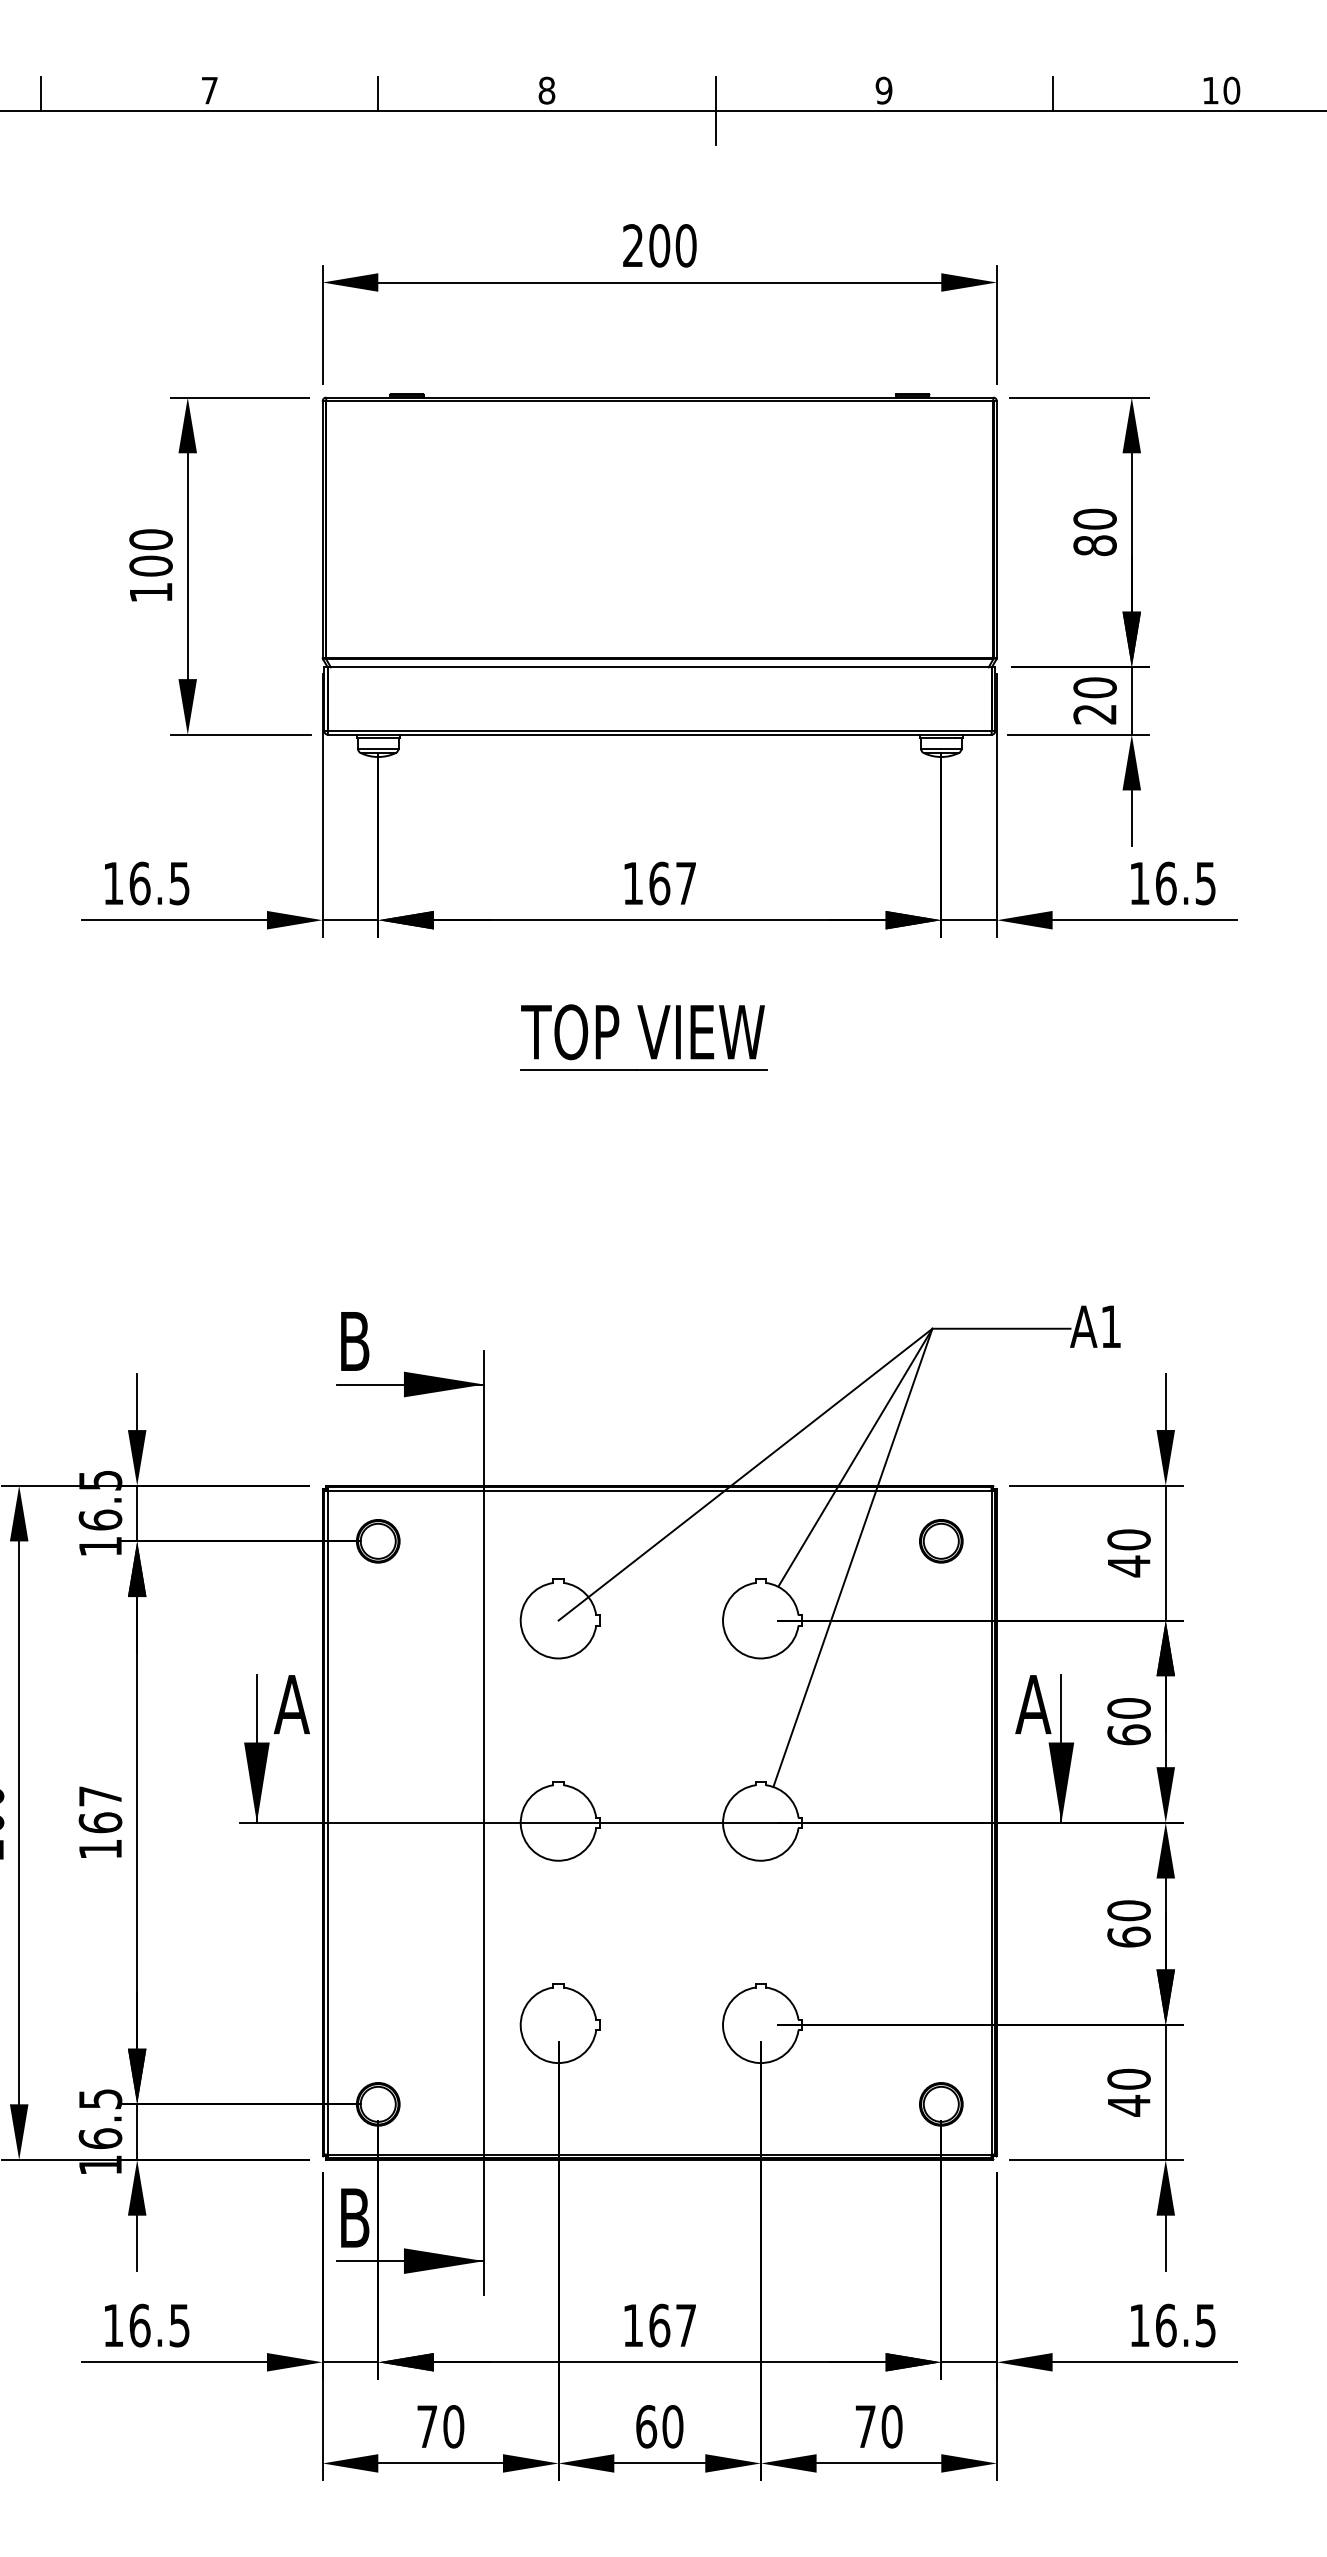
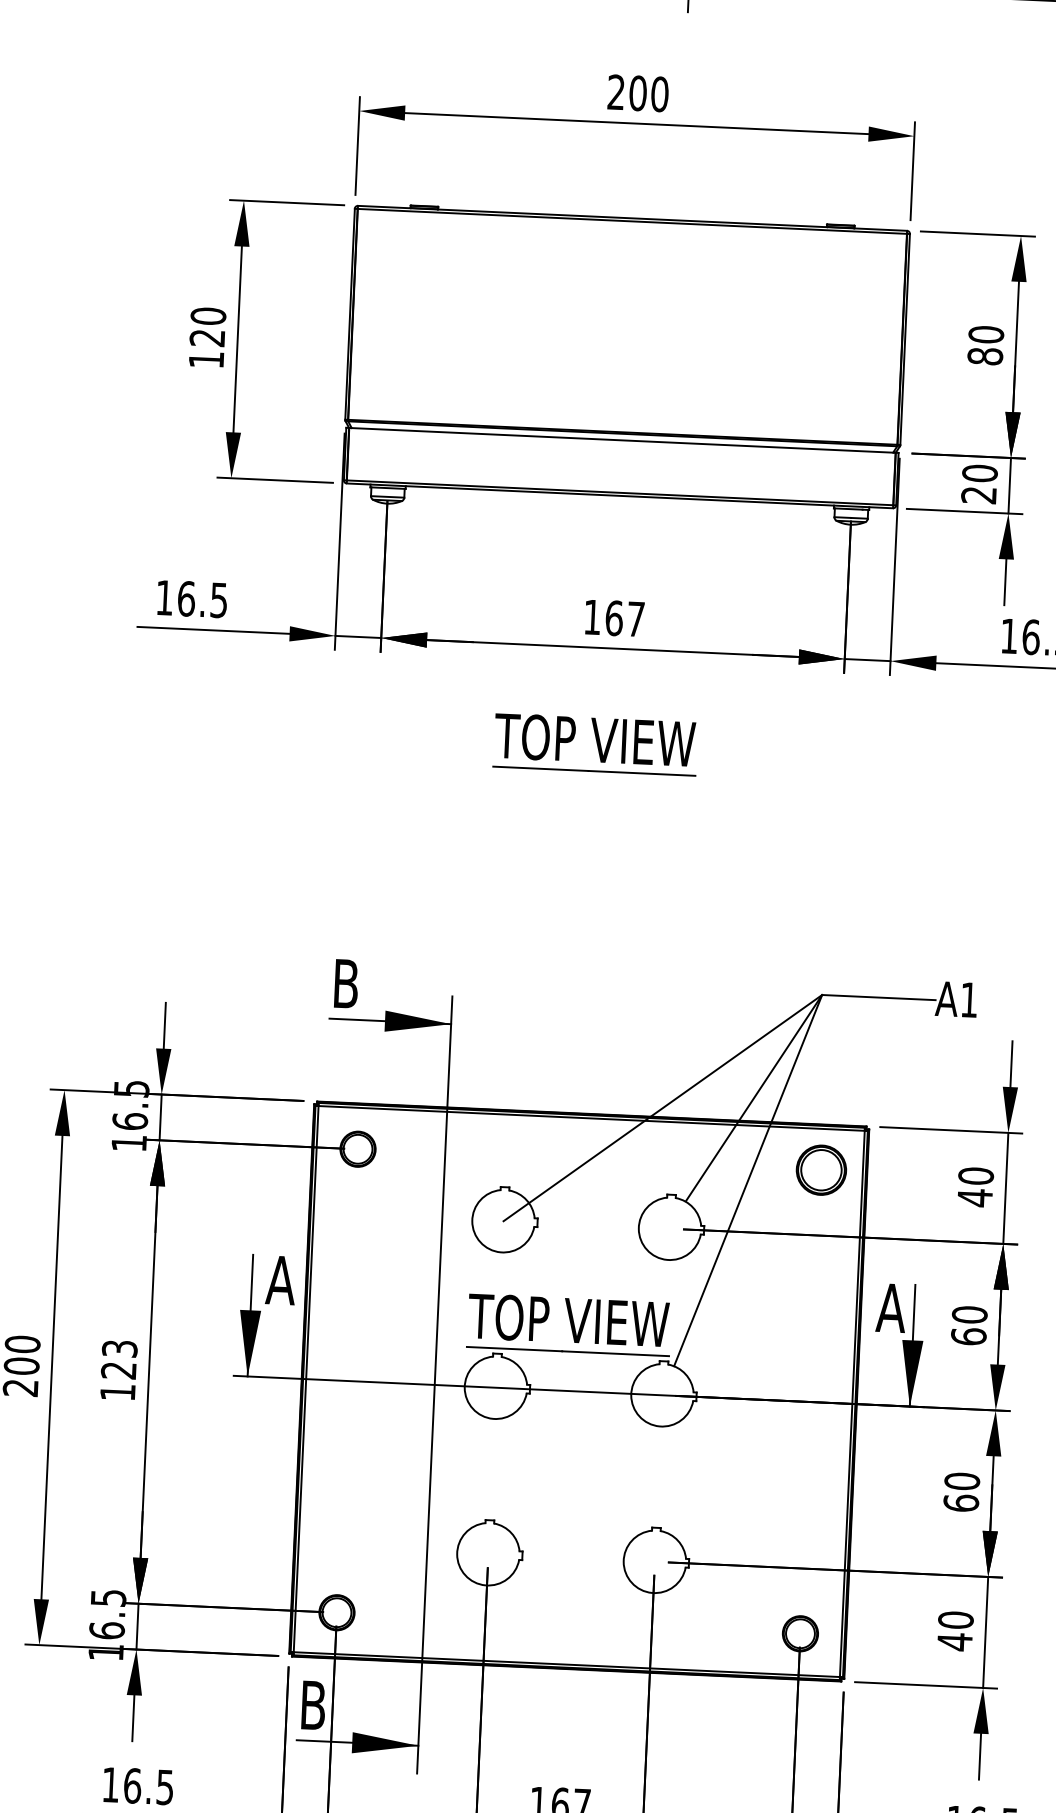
text: (150, 565) -> (207, 337), 100 -> 120
part: (941, 1541) -> (821, 1170), size x1.4
part: (643, 1742) -> (568, 1324), added
text: (100, 1809) -> (119, 1359), 167 -> 123

